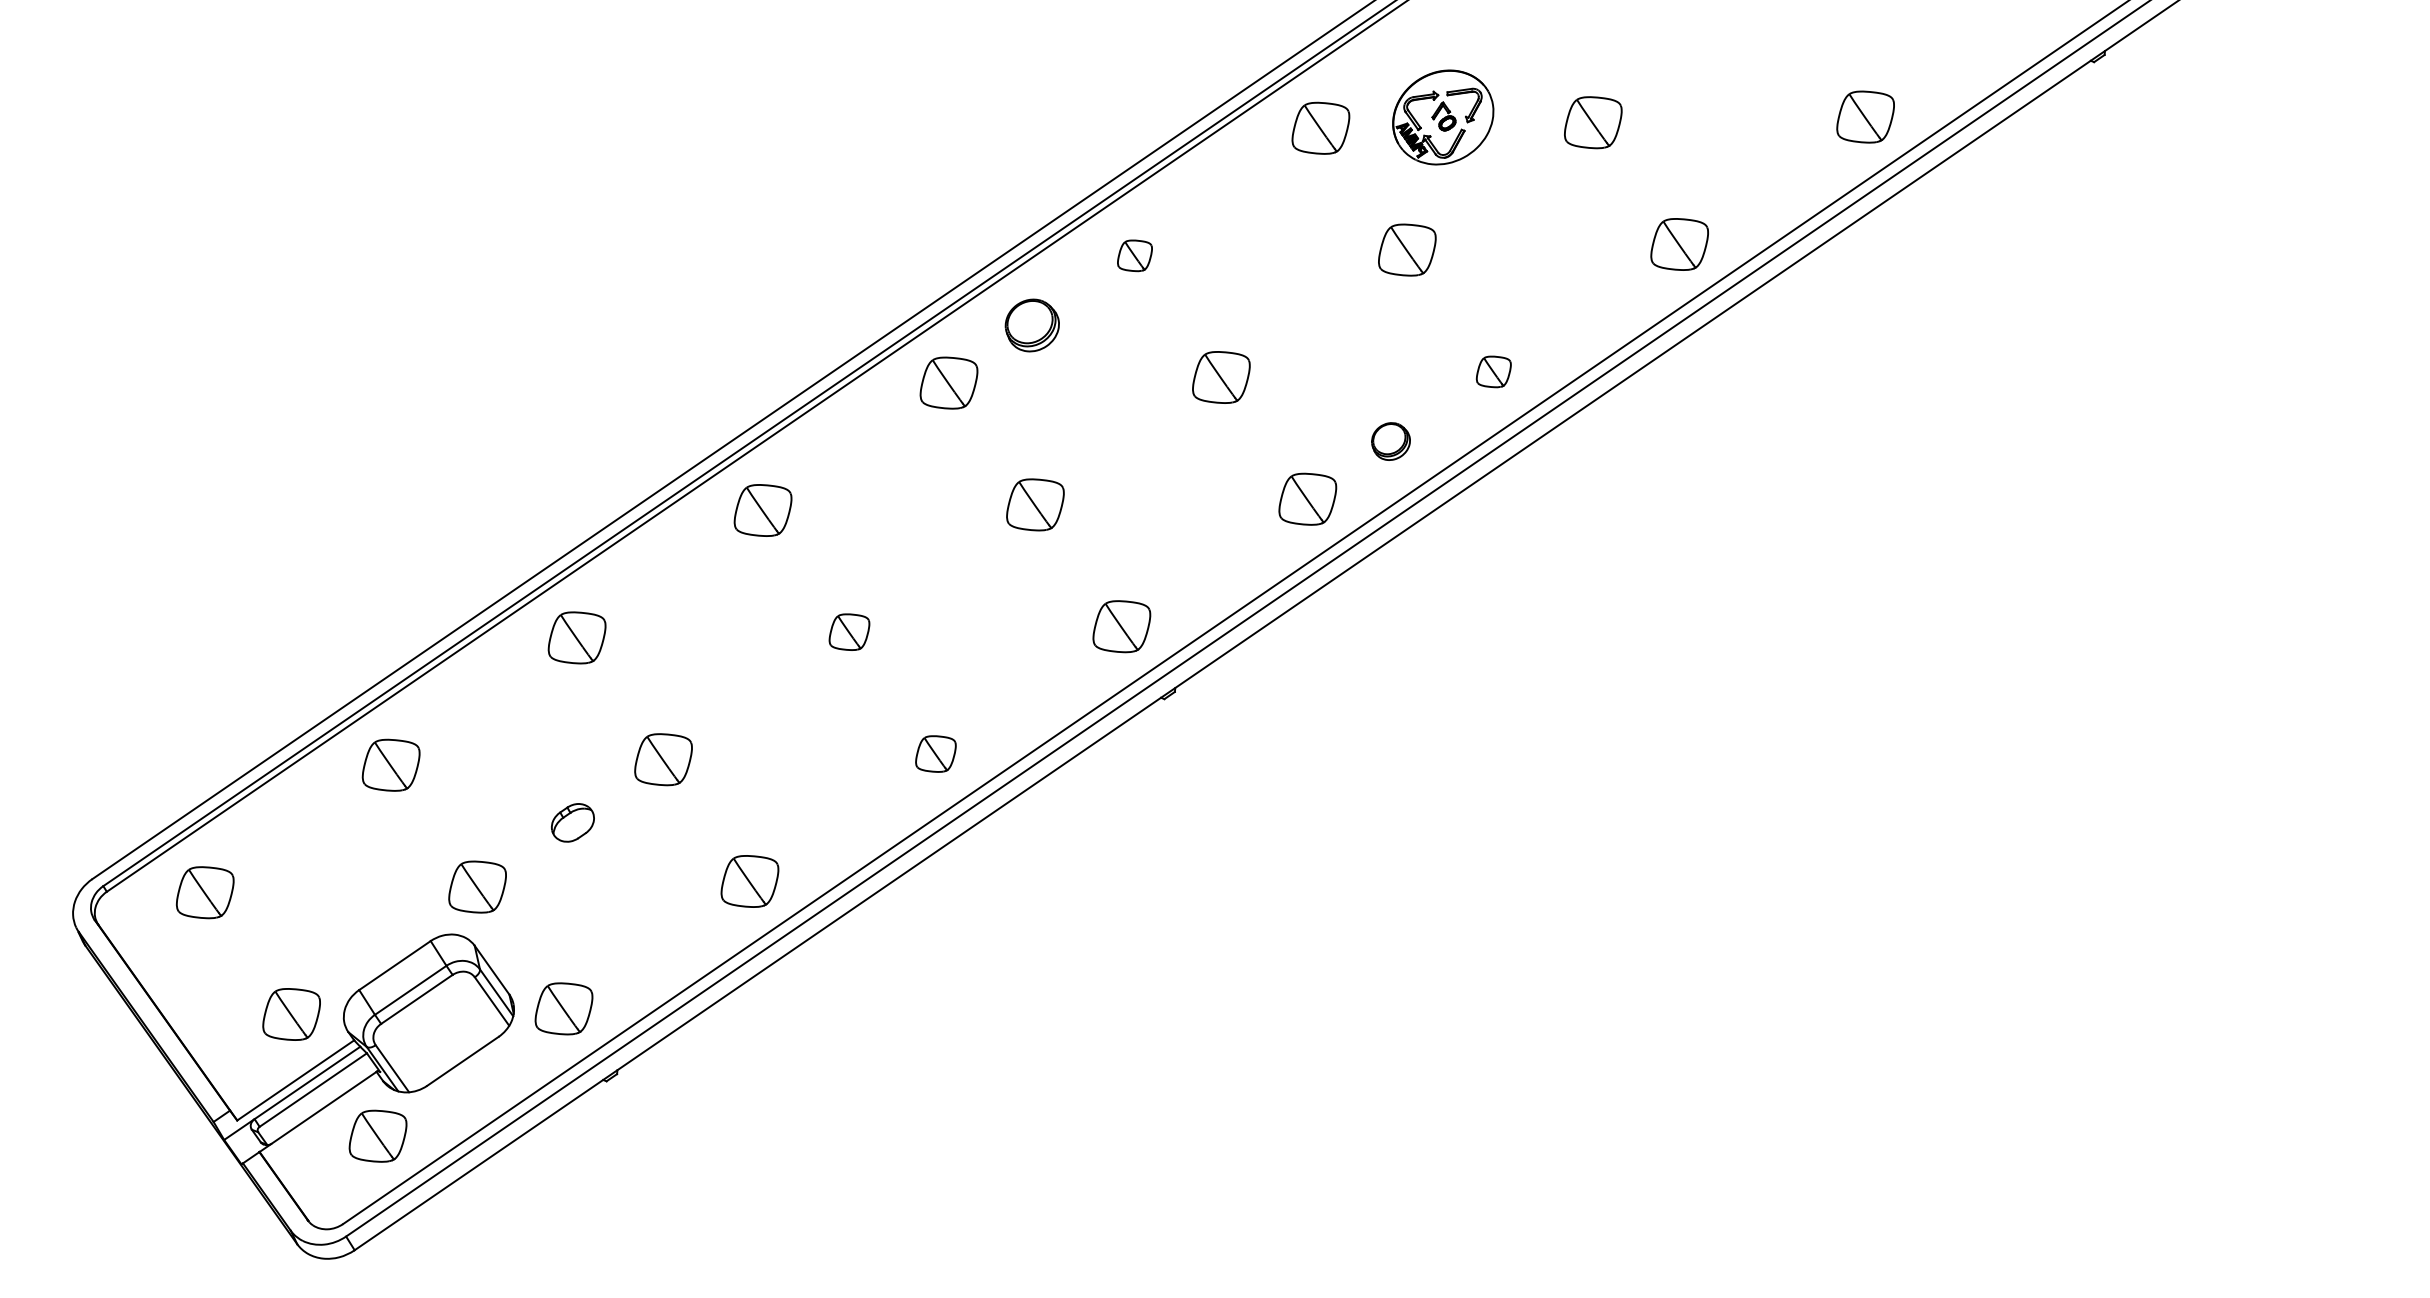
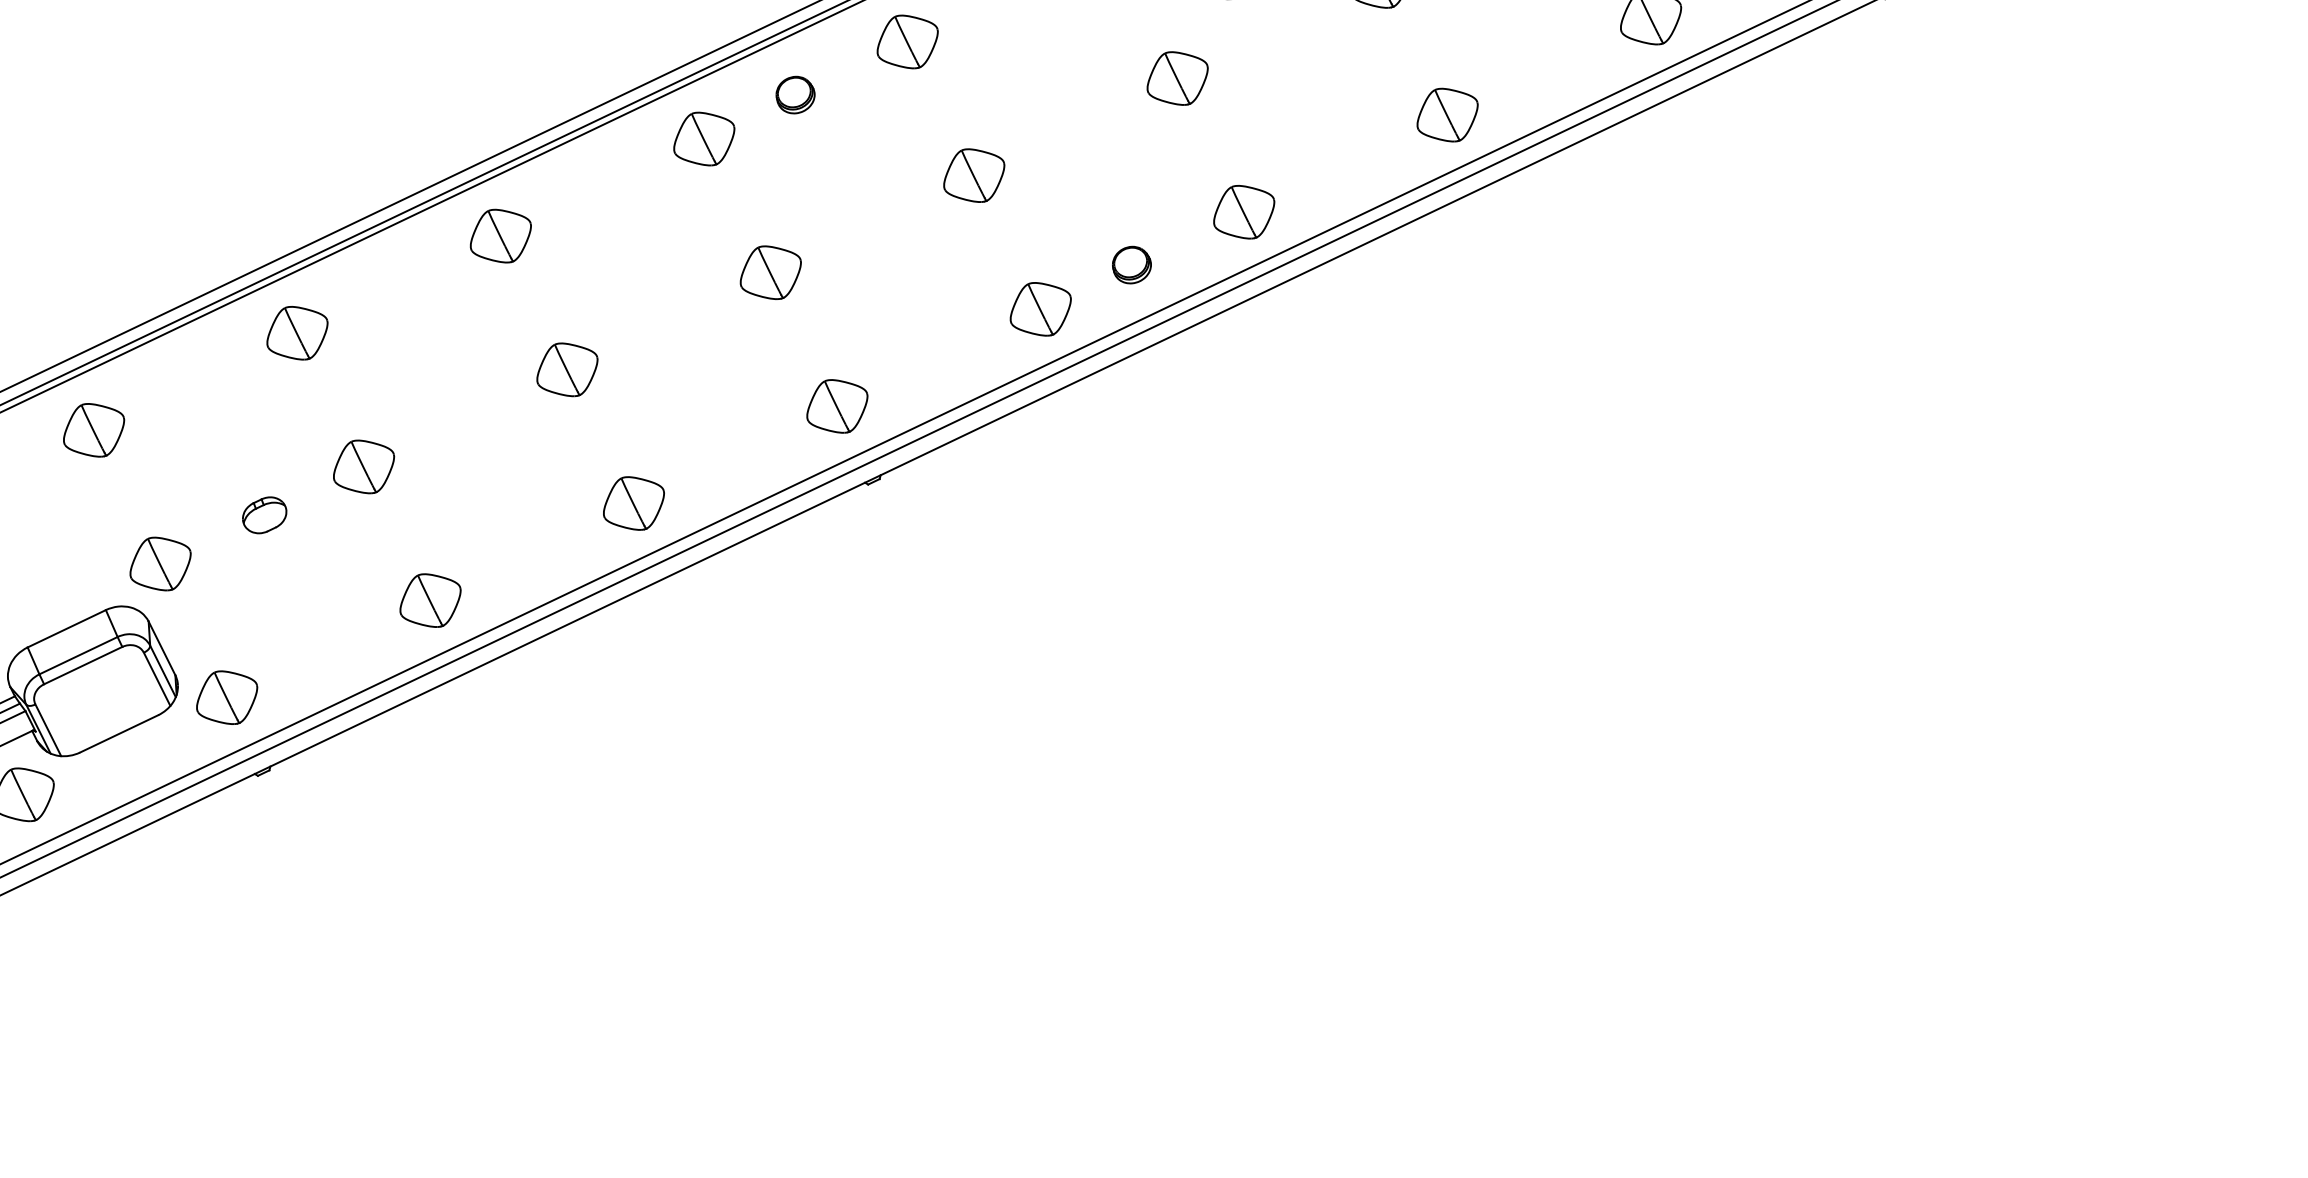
part: (1134, 255) -> (907, 41), size x1.67
part: (1032, 325) -> (795, 95), size x0.71
part: (1493, 371) -> (1244, 211), size x1.67
part: (849, 631) -> (567, 369), size x1.43
part: (935, 753) -> (633, 502), size x1.43

